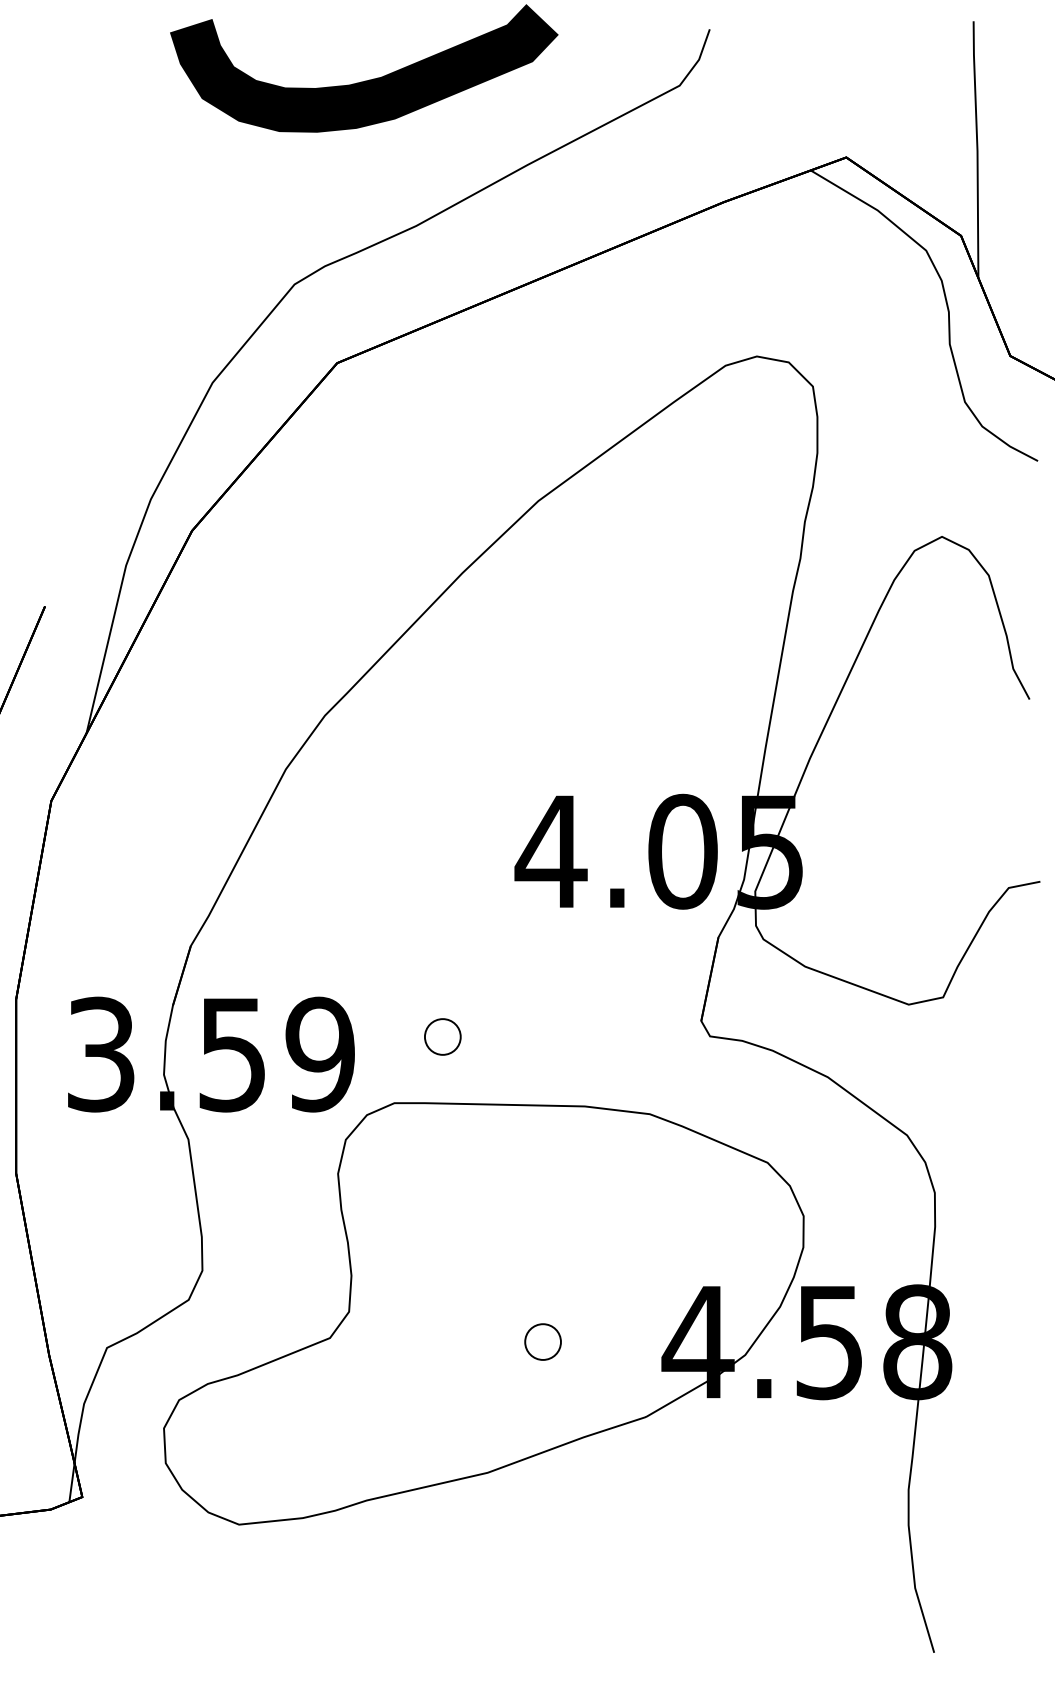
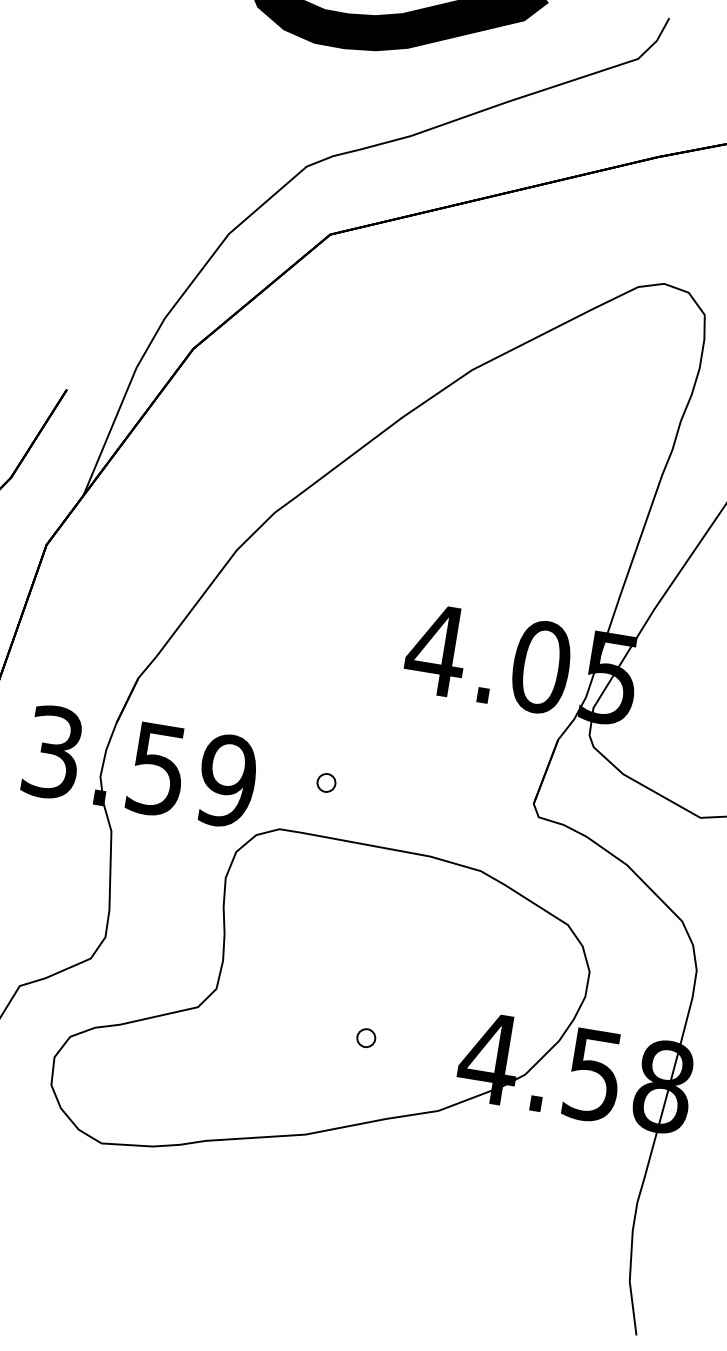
part: (442, 1036) -> (326, 782), size x0.62
part: (542, 1342) -> (365, 1038), size x0.62

